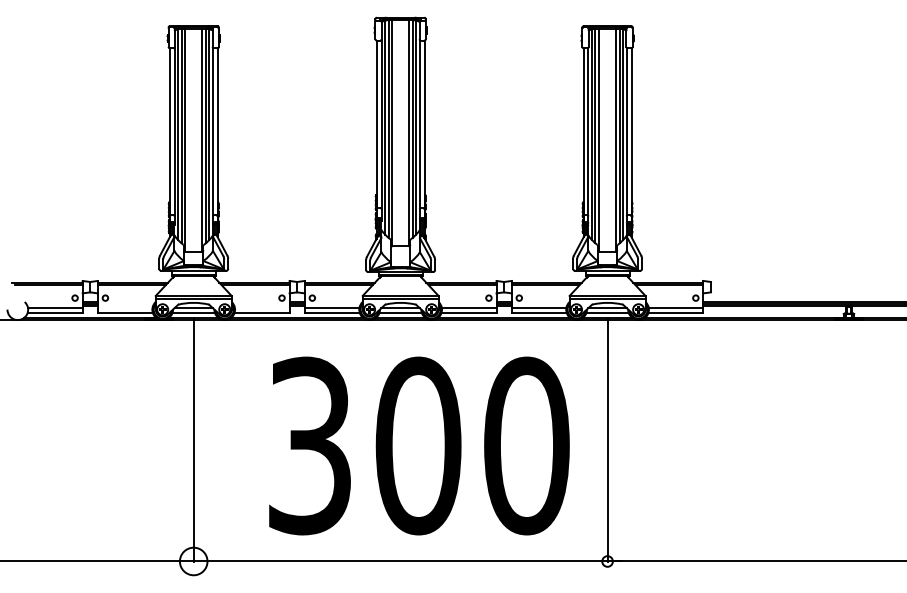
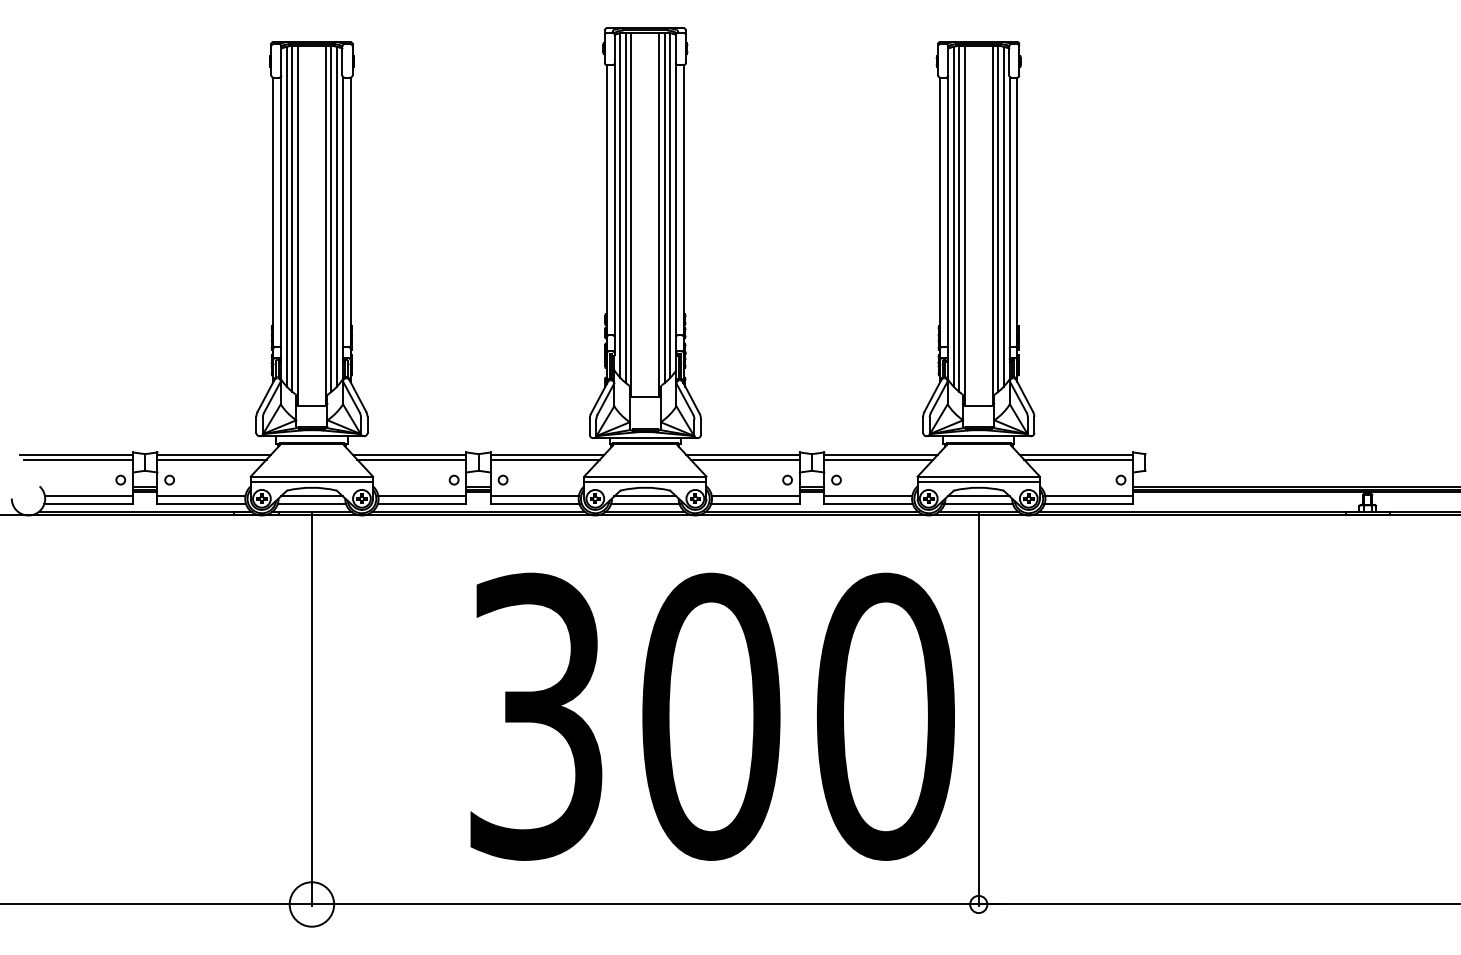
line: (124, 308) -> (200, 496), added
line: (261, 308) -> (421, 496), added
text: (419, 445) -> (712, 715), moved

